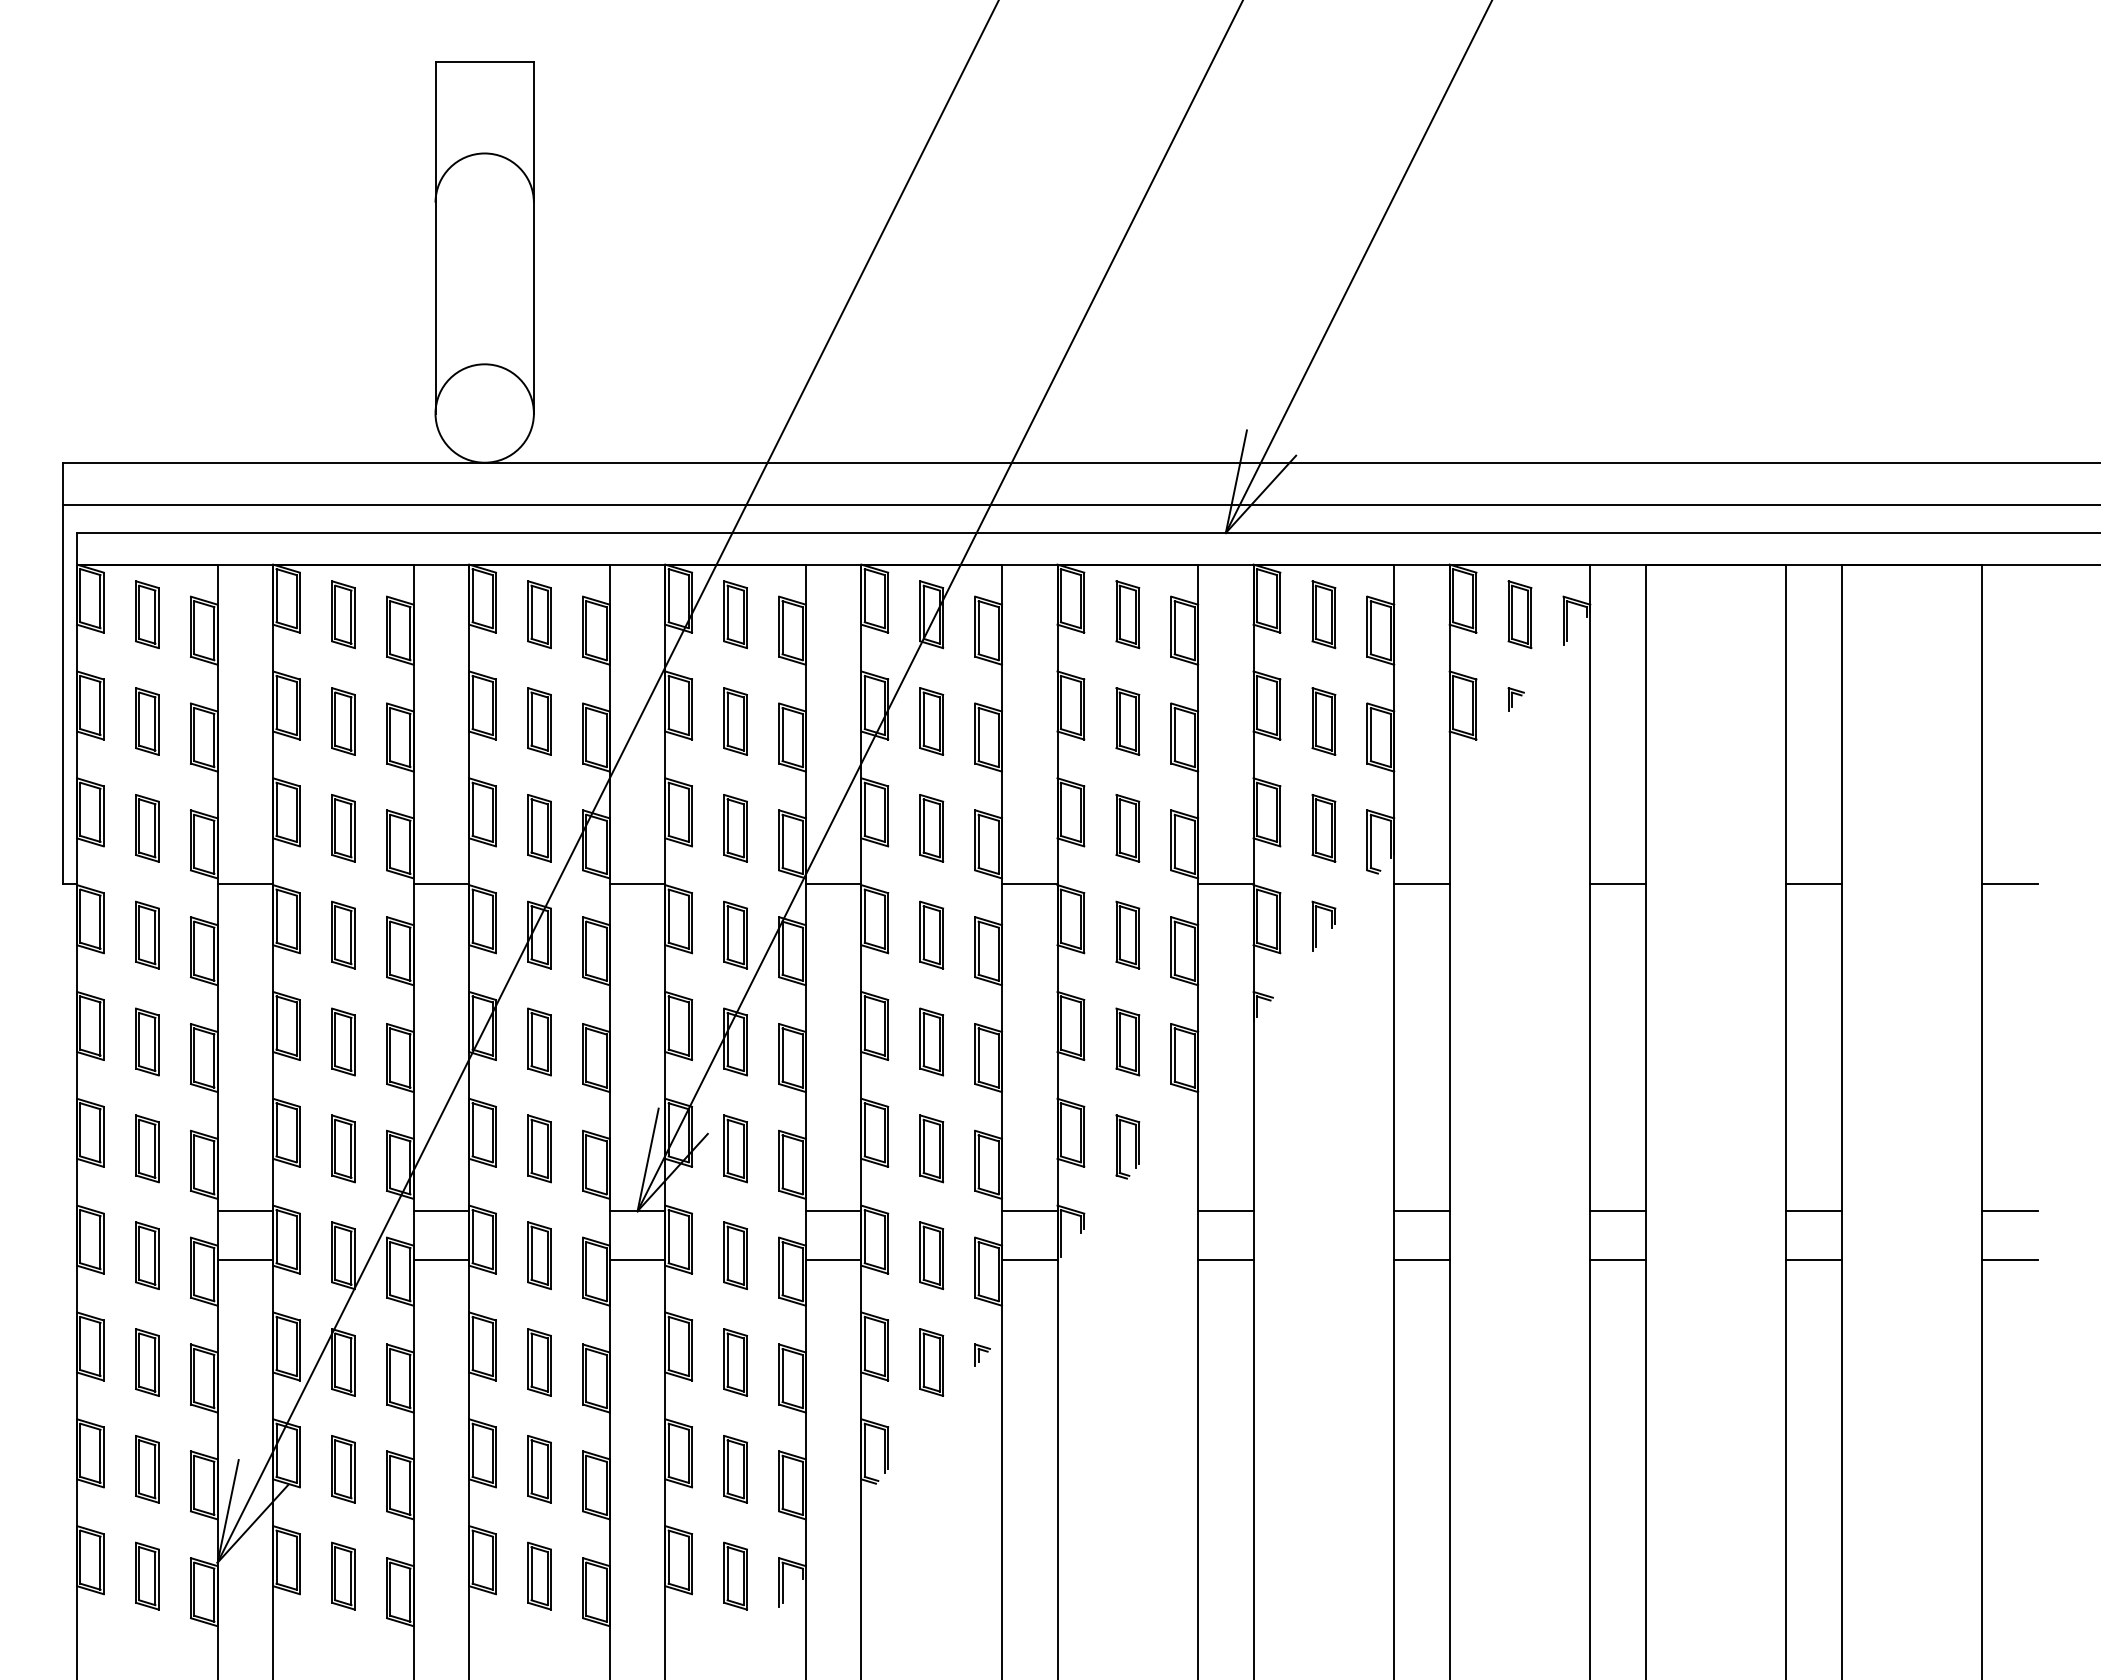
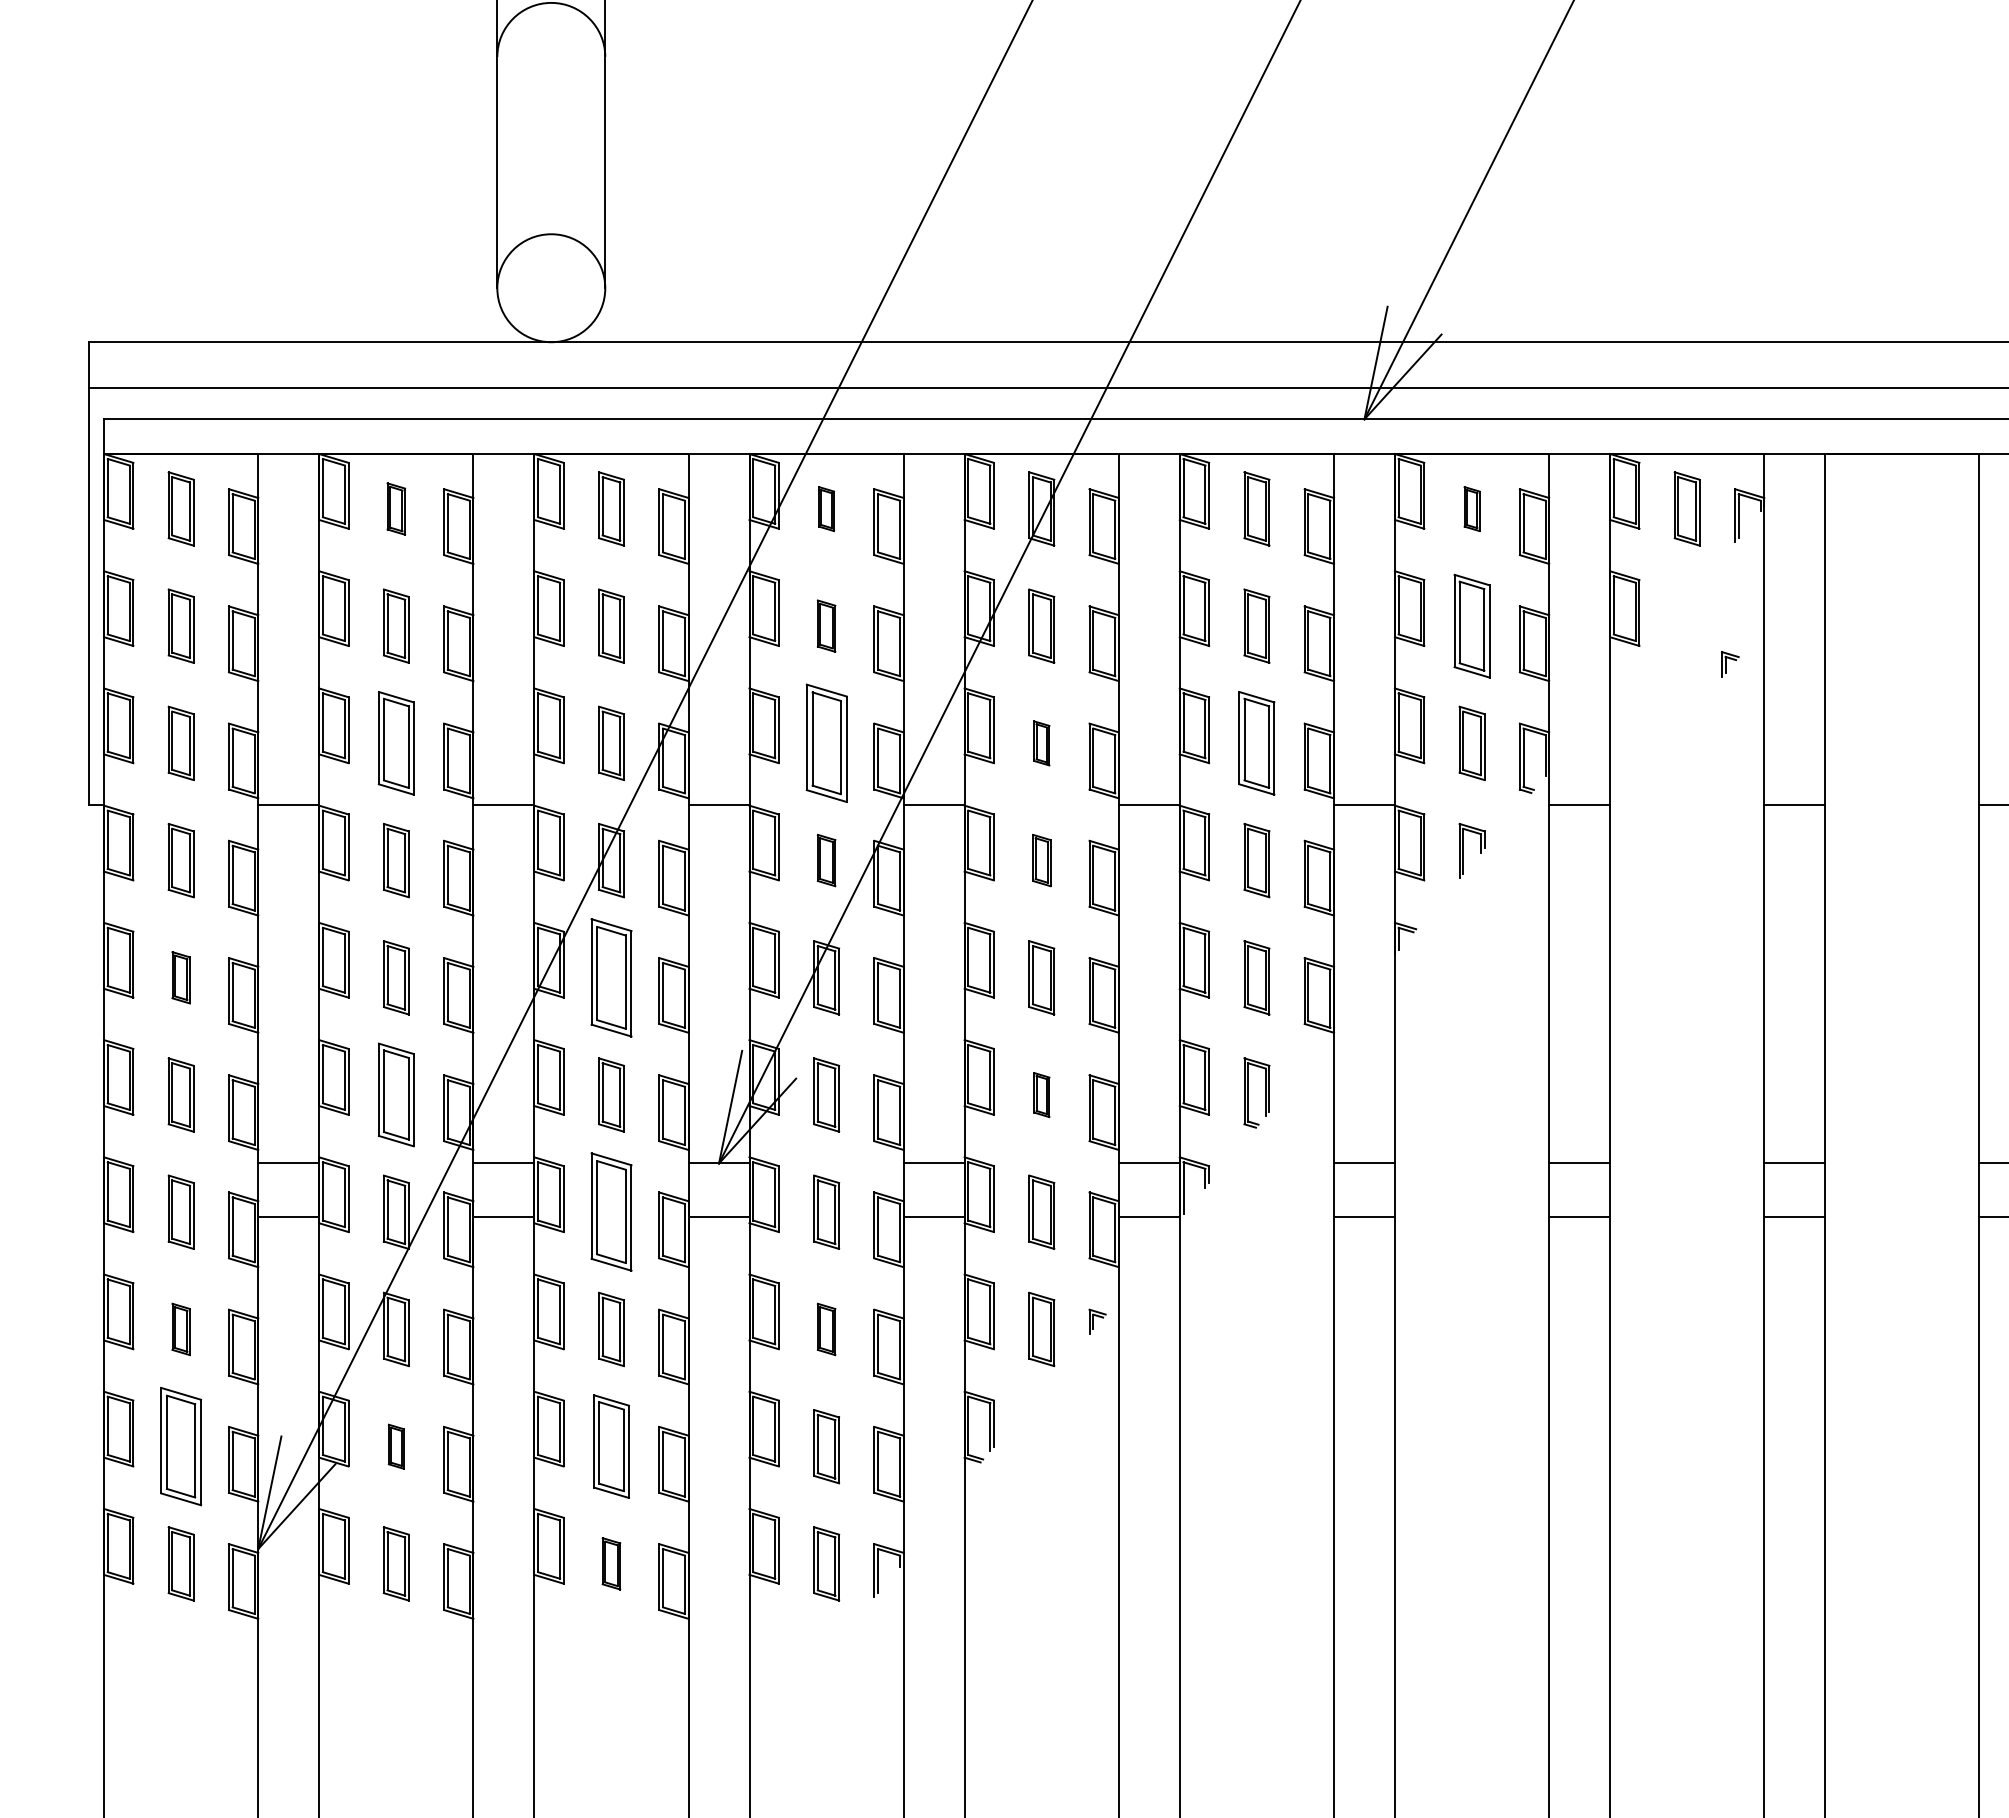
part: (343, 614) -> (396, 508), size x0.7
part: (735, 614) -> (826, 508), size x0.6
part: (1323, 614) -> (1471, 508), size x0.6
part: (1515, 699) -> (1729, 664), moved
part: (735, 721) -> (826, 626), size x0.7
part: (1323, 721) -> (1471, 626), size x1.4
part: (343, 828) -> (396, 743), size x1.4
part: (735, 828) -> (826, 743), size x1.6
part: (931, 828) -> (1041, 743), size x0.6
part: (1127, 828) -> (1256, 743), size x1.4
part: (735, 934) -> (826, 859), size x0.7
part: (931, 934) -> (1041, 859), size x0.7
part: (147, 1041) -> (181, 977), size x0.7
part: (539, 1041) -> (611, 977), size x1.6
part: (343, 1148) -> (396, 1094), size x1.4
part: (931, 1148) -> (1041, 1094), size x0.6
part: (539, 1255) -> (611, 1212), size x1.6
part: (147, 1362) -> (181, 1329), size x0.7
part: (735, 1362) -> (826, 1329), size x0.7
part: (147, 1469) -> (181, 1446), size x1.6
part: (343, 1469) -> (396, 1446), size x0.6
part: (539, 1469) -> (611, 1446), size x1.4
part: (539, 1575) -> (611, 1563), size x0.7

